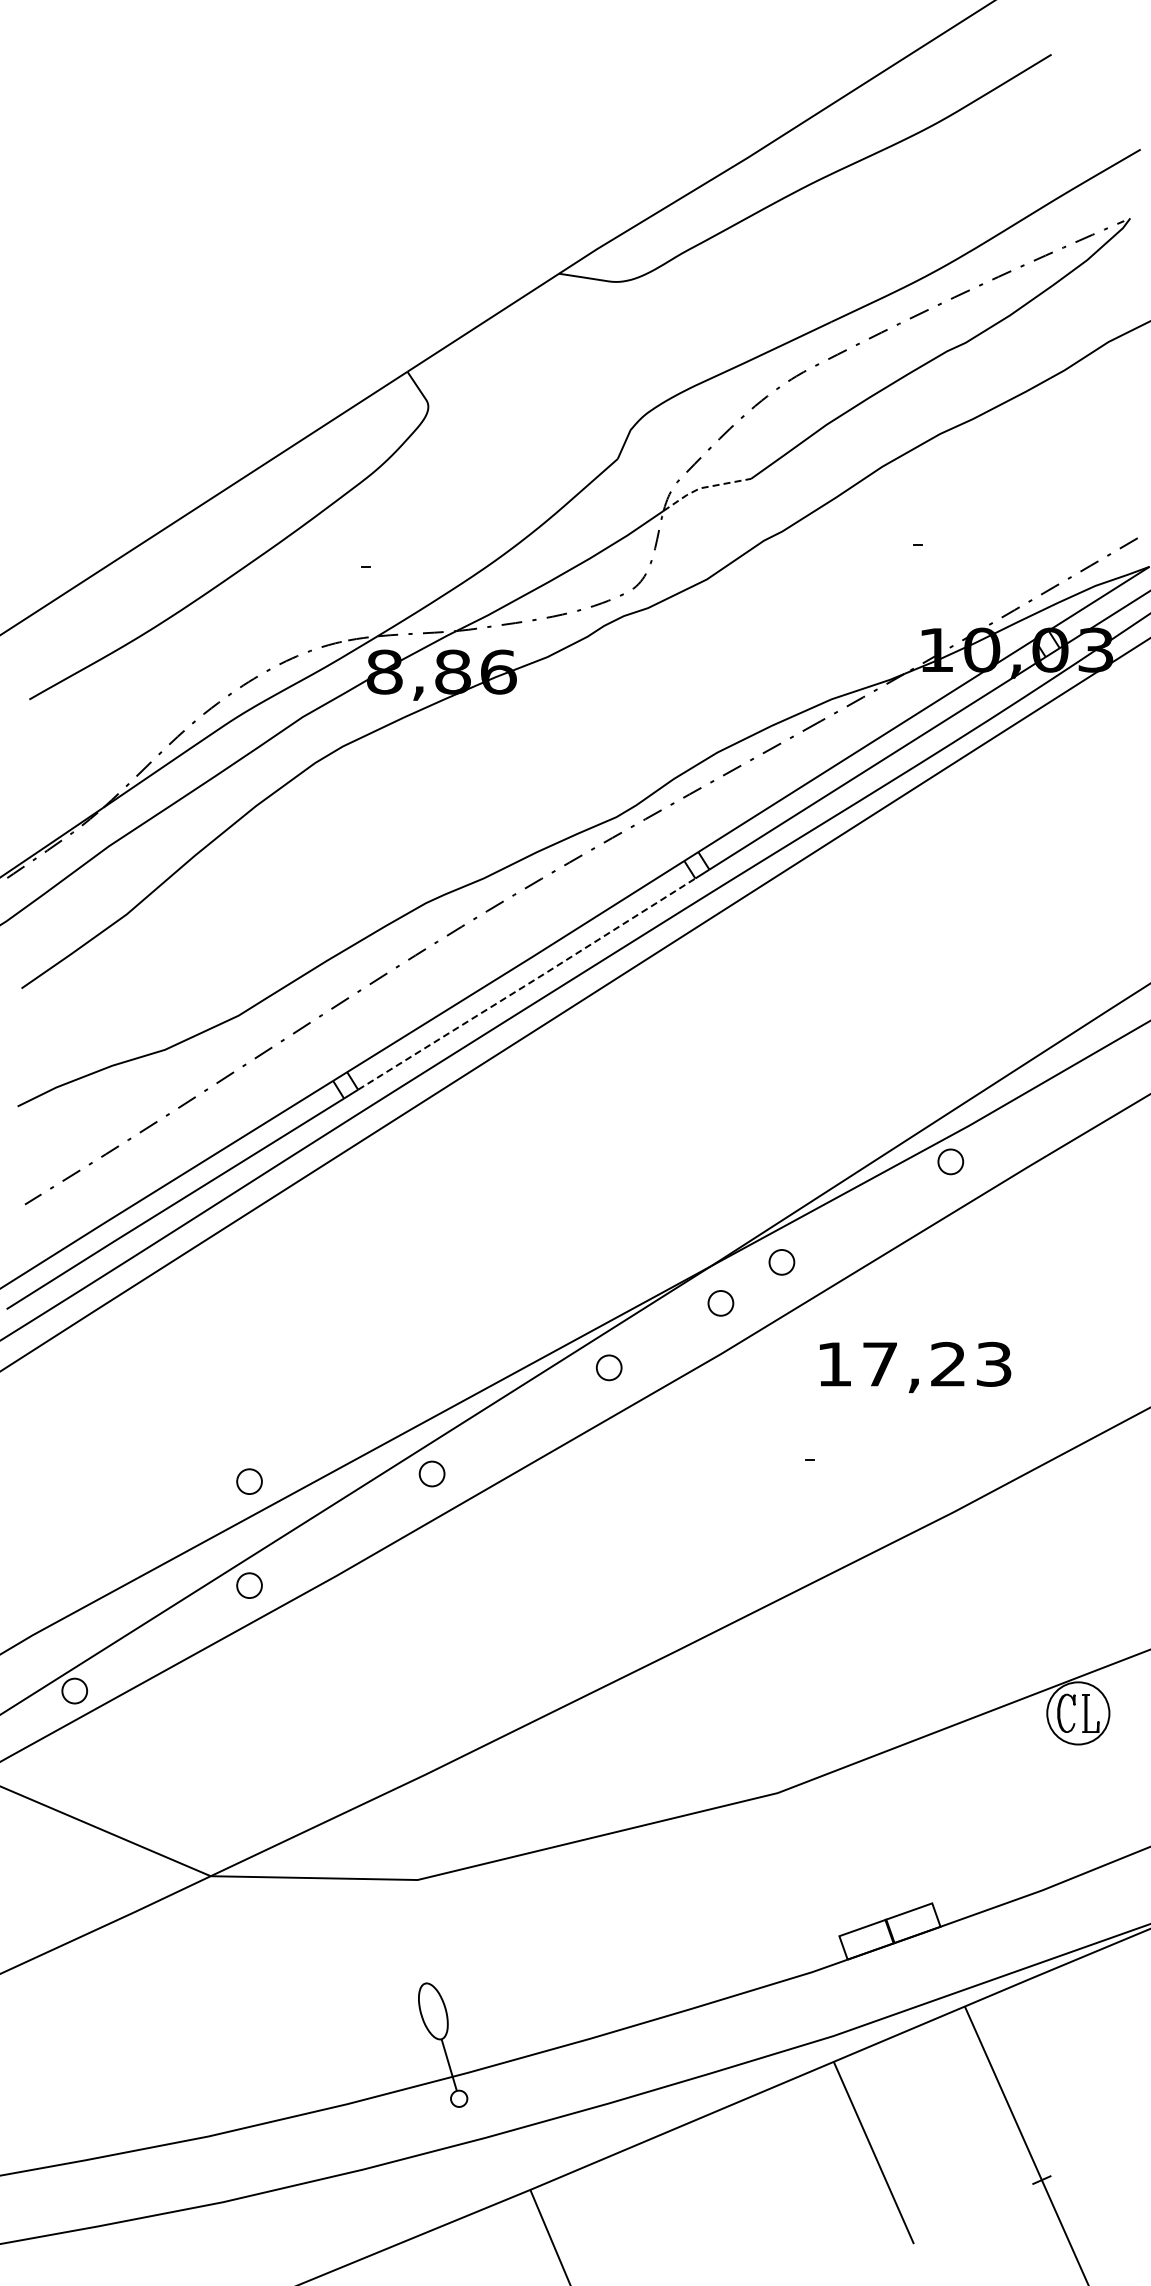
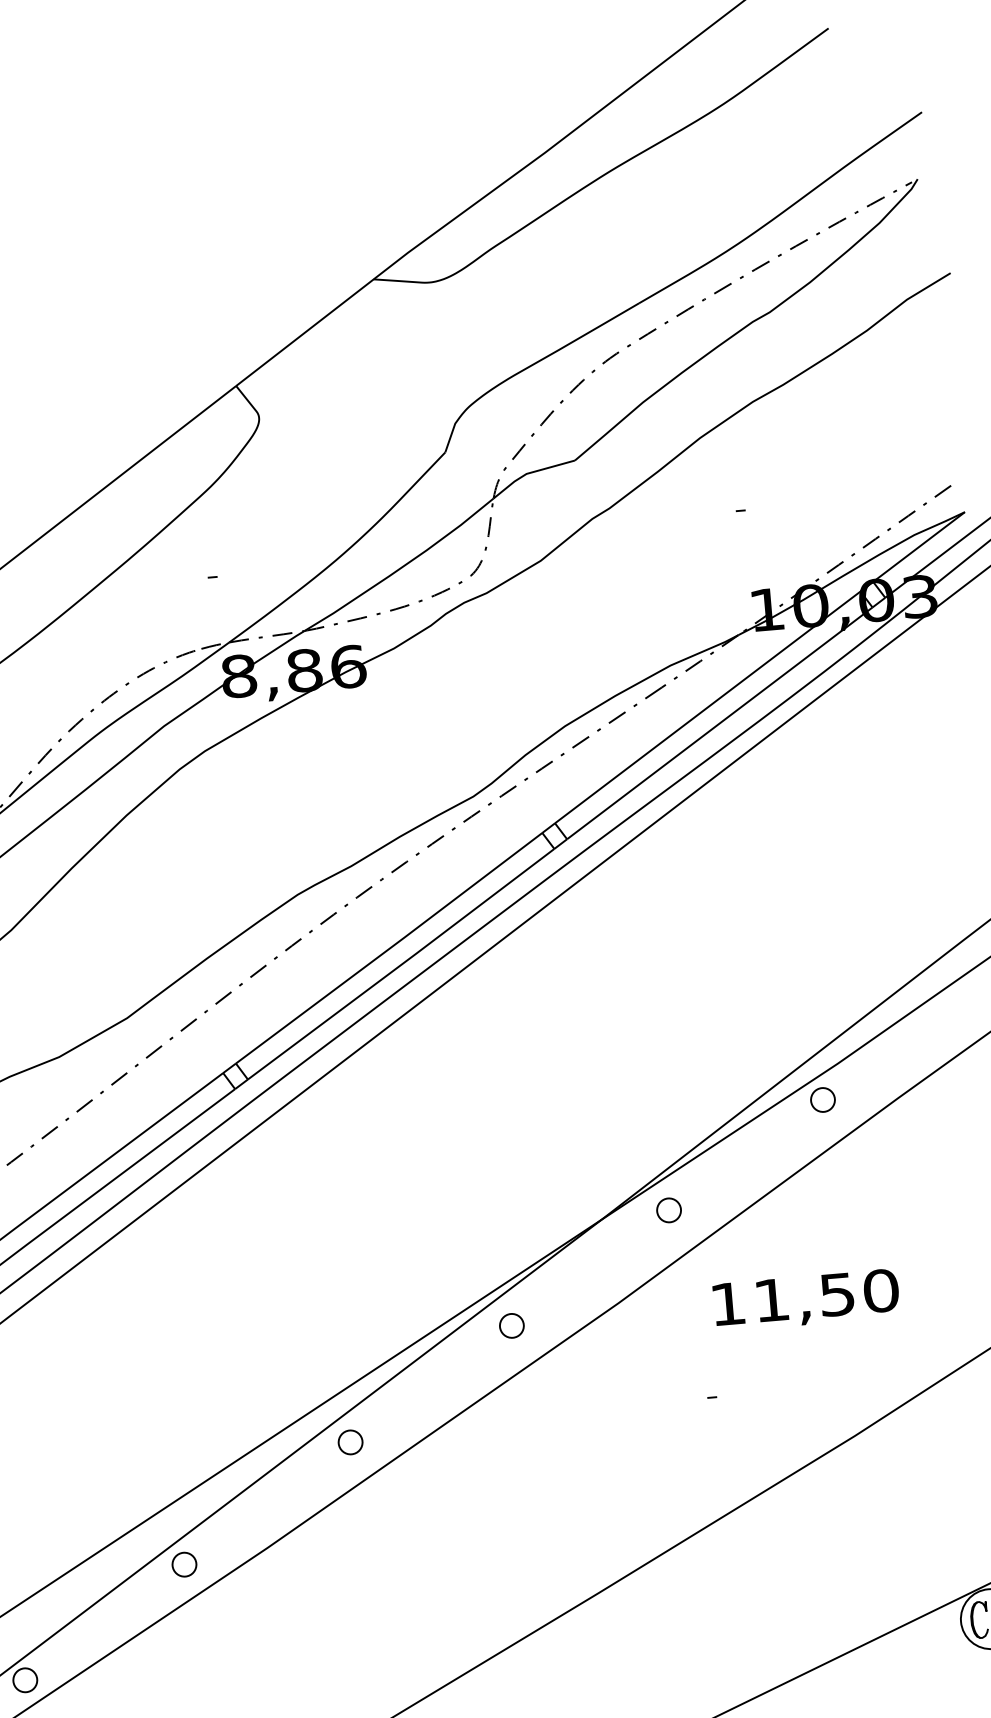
line: (703, 487) -> (529, 472), dashed -> solid
line: (527, 984) -> (401, 964), dashed -> solid
part: (720, 1303) -> (613, 1254), removed
text: (937, 1363) -> (826, 1294), 17,23 -> 11,50
part: (249, 1481) -> (175, 1464), removed

